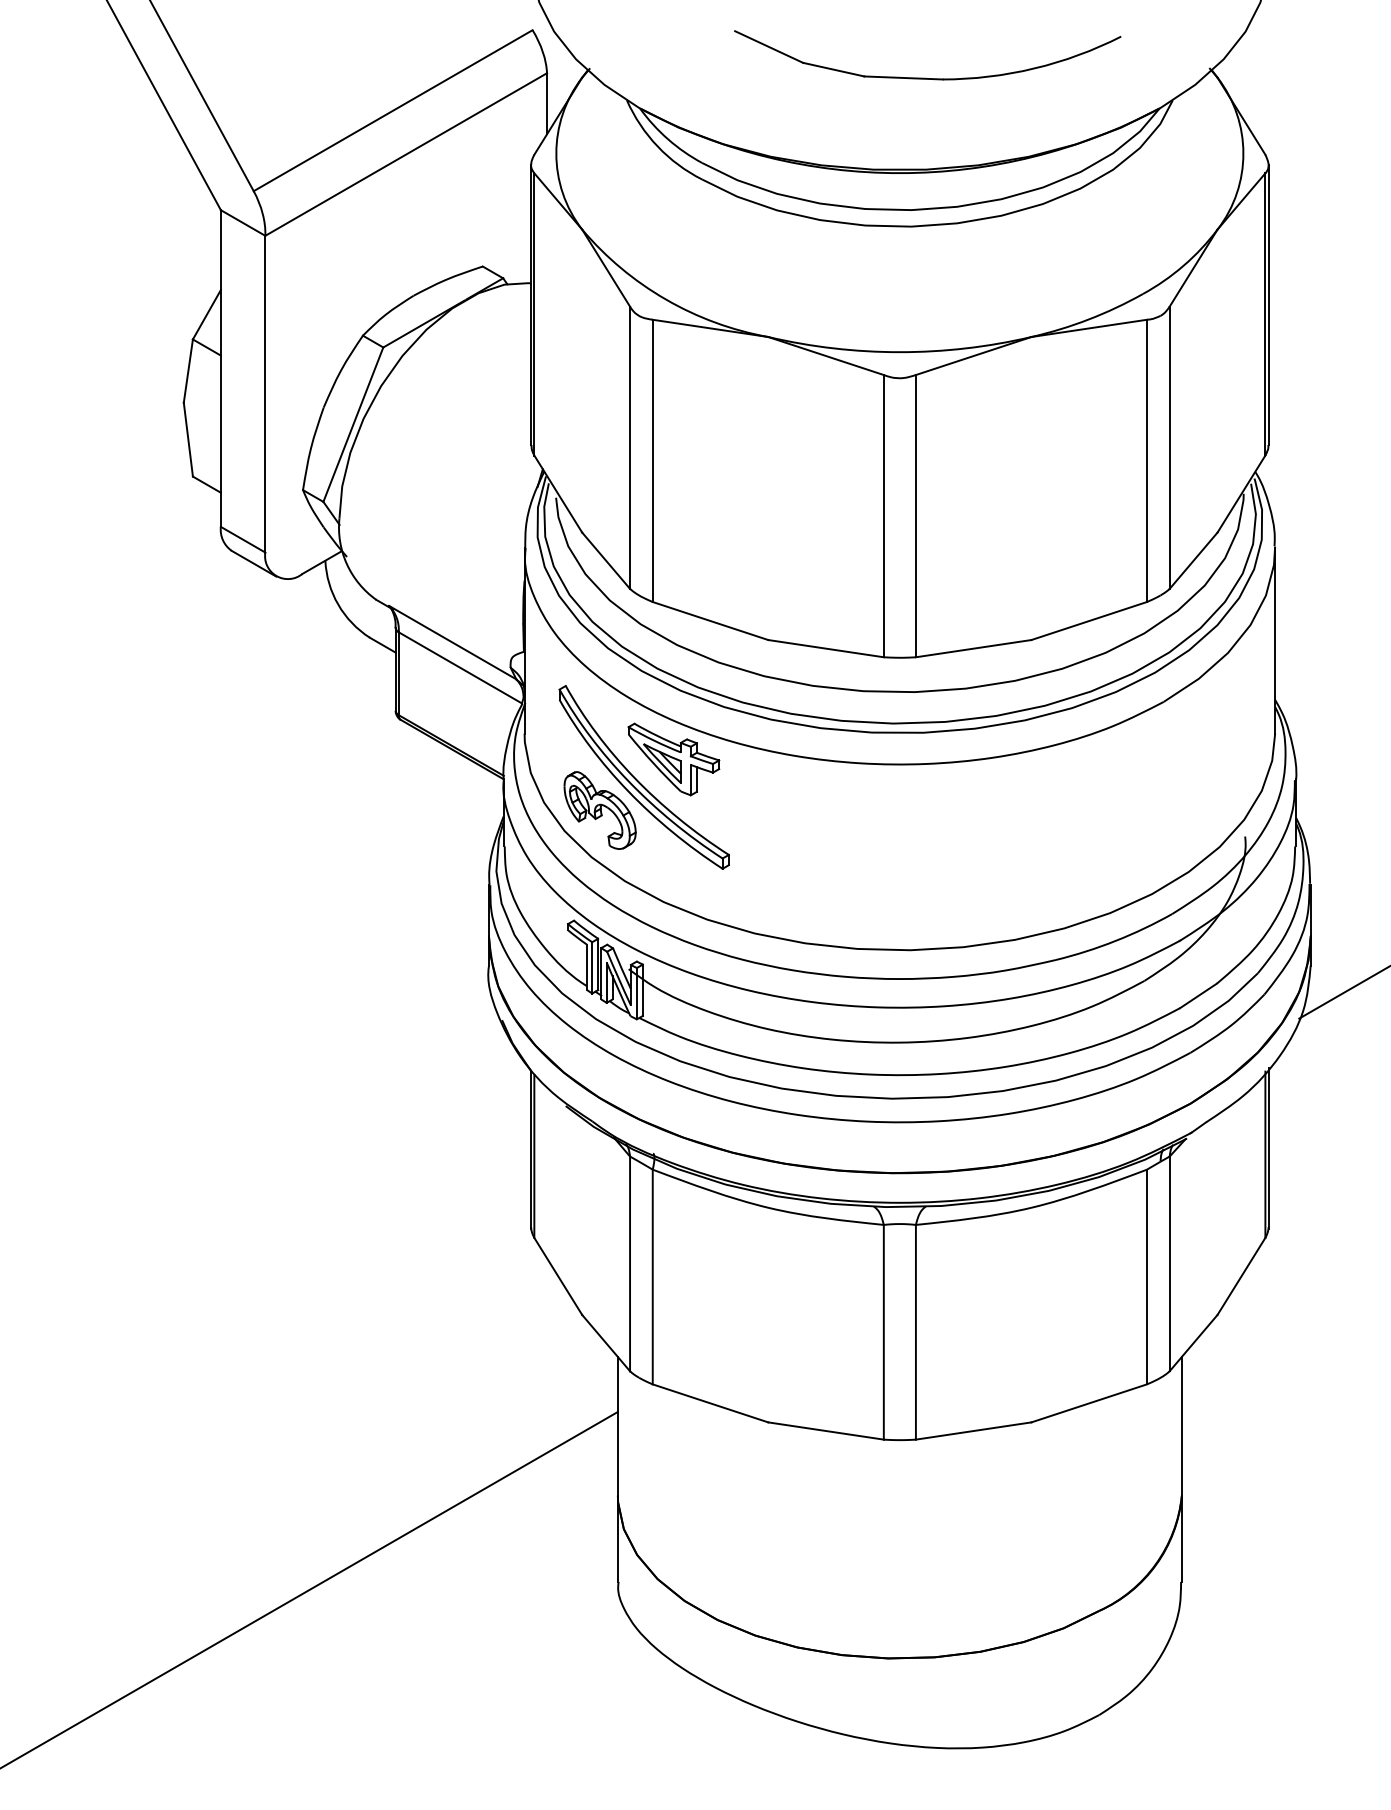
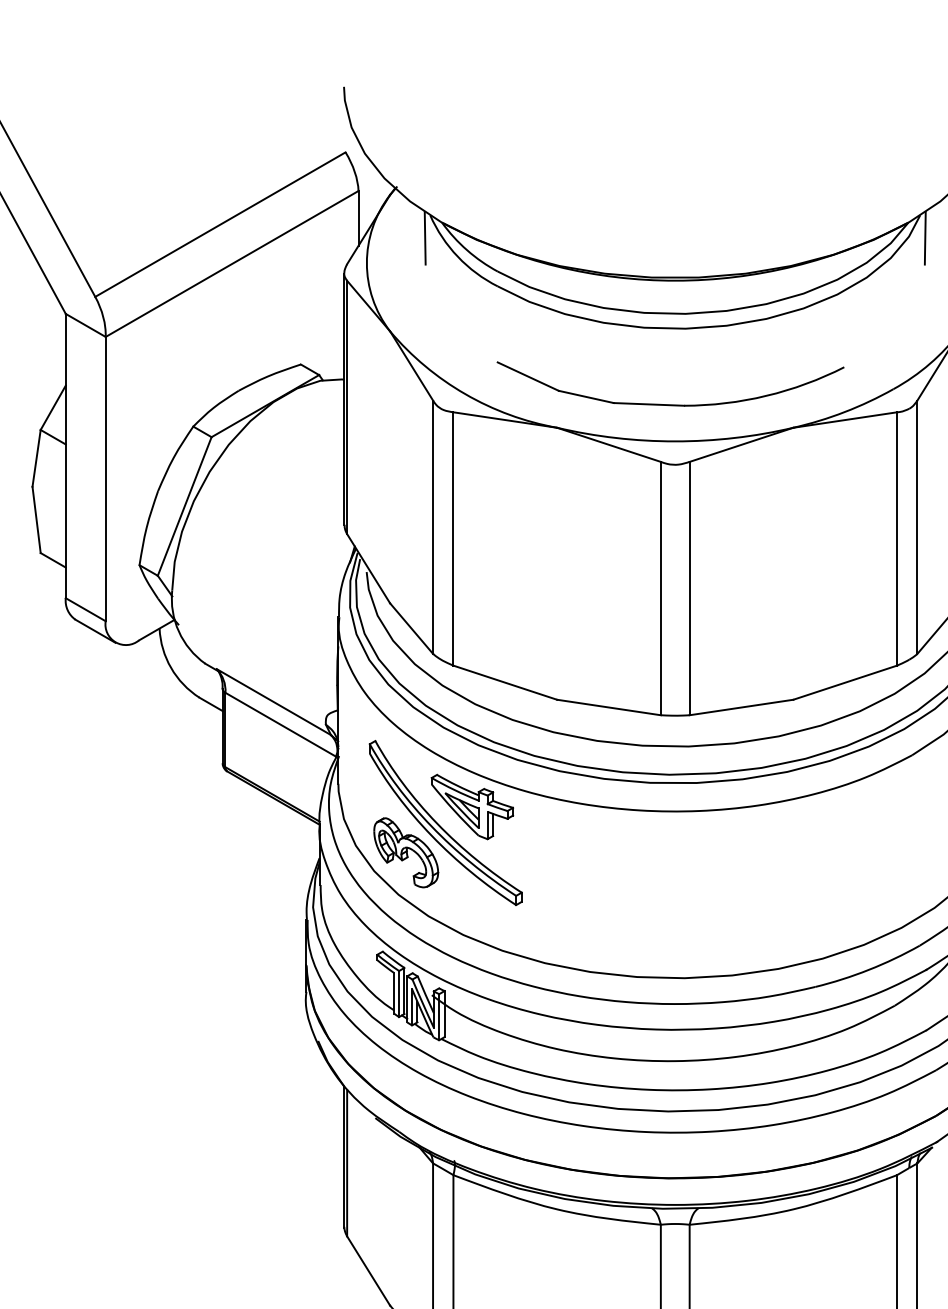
part: (925, 77) -> (668, 403), moved
line: (620, 125) -> (424, 237), added
line: (1177, 125) -> (924, 237), added

